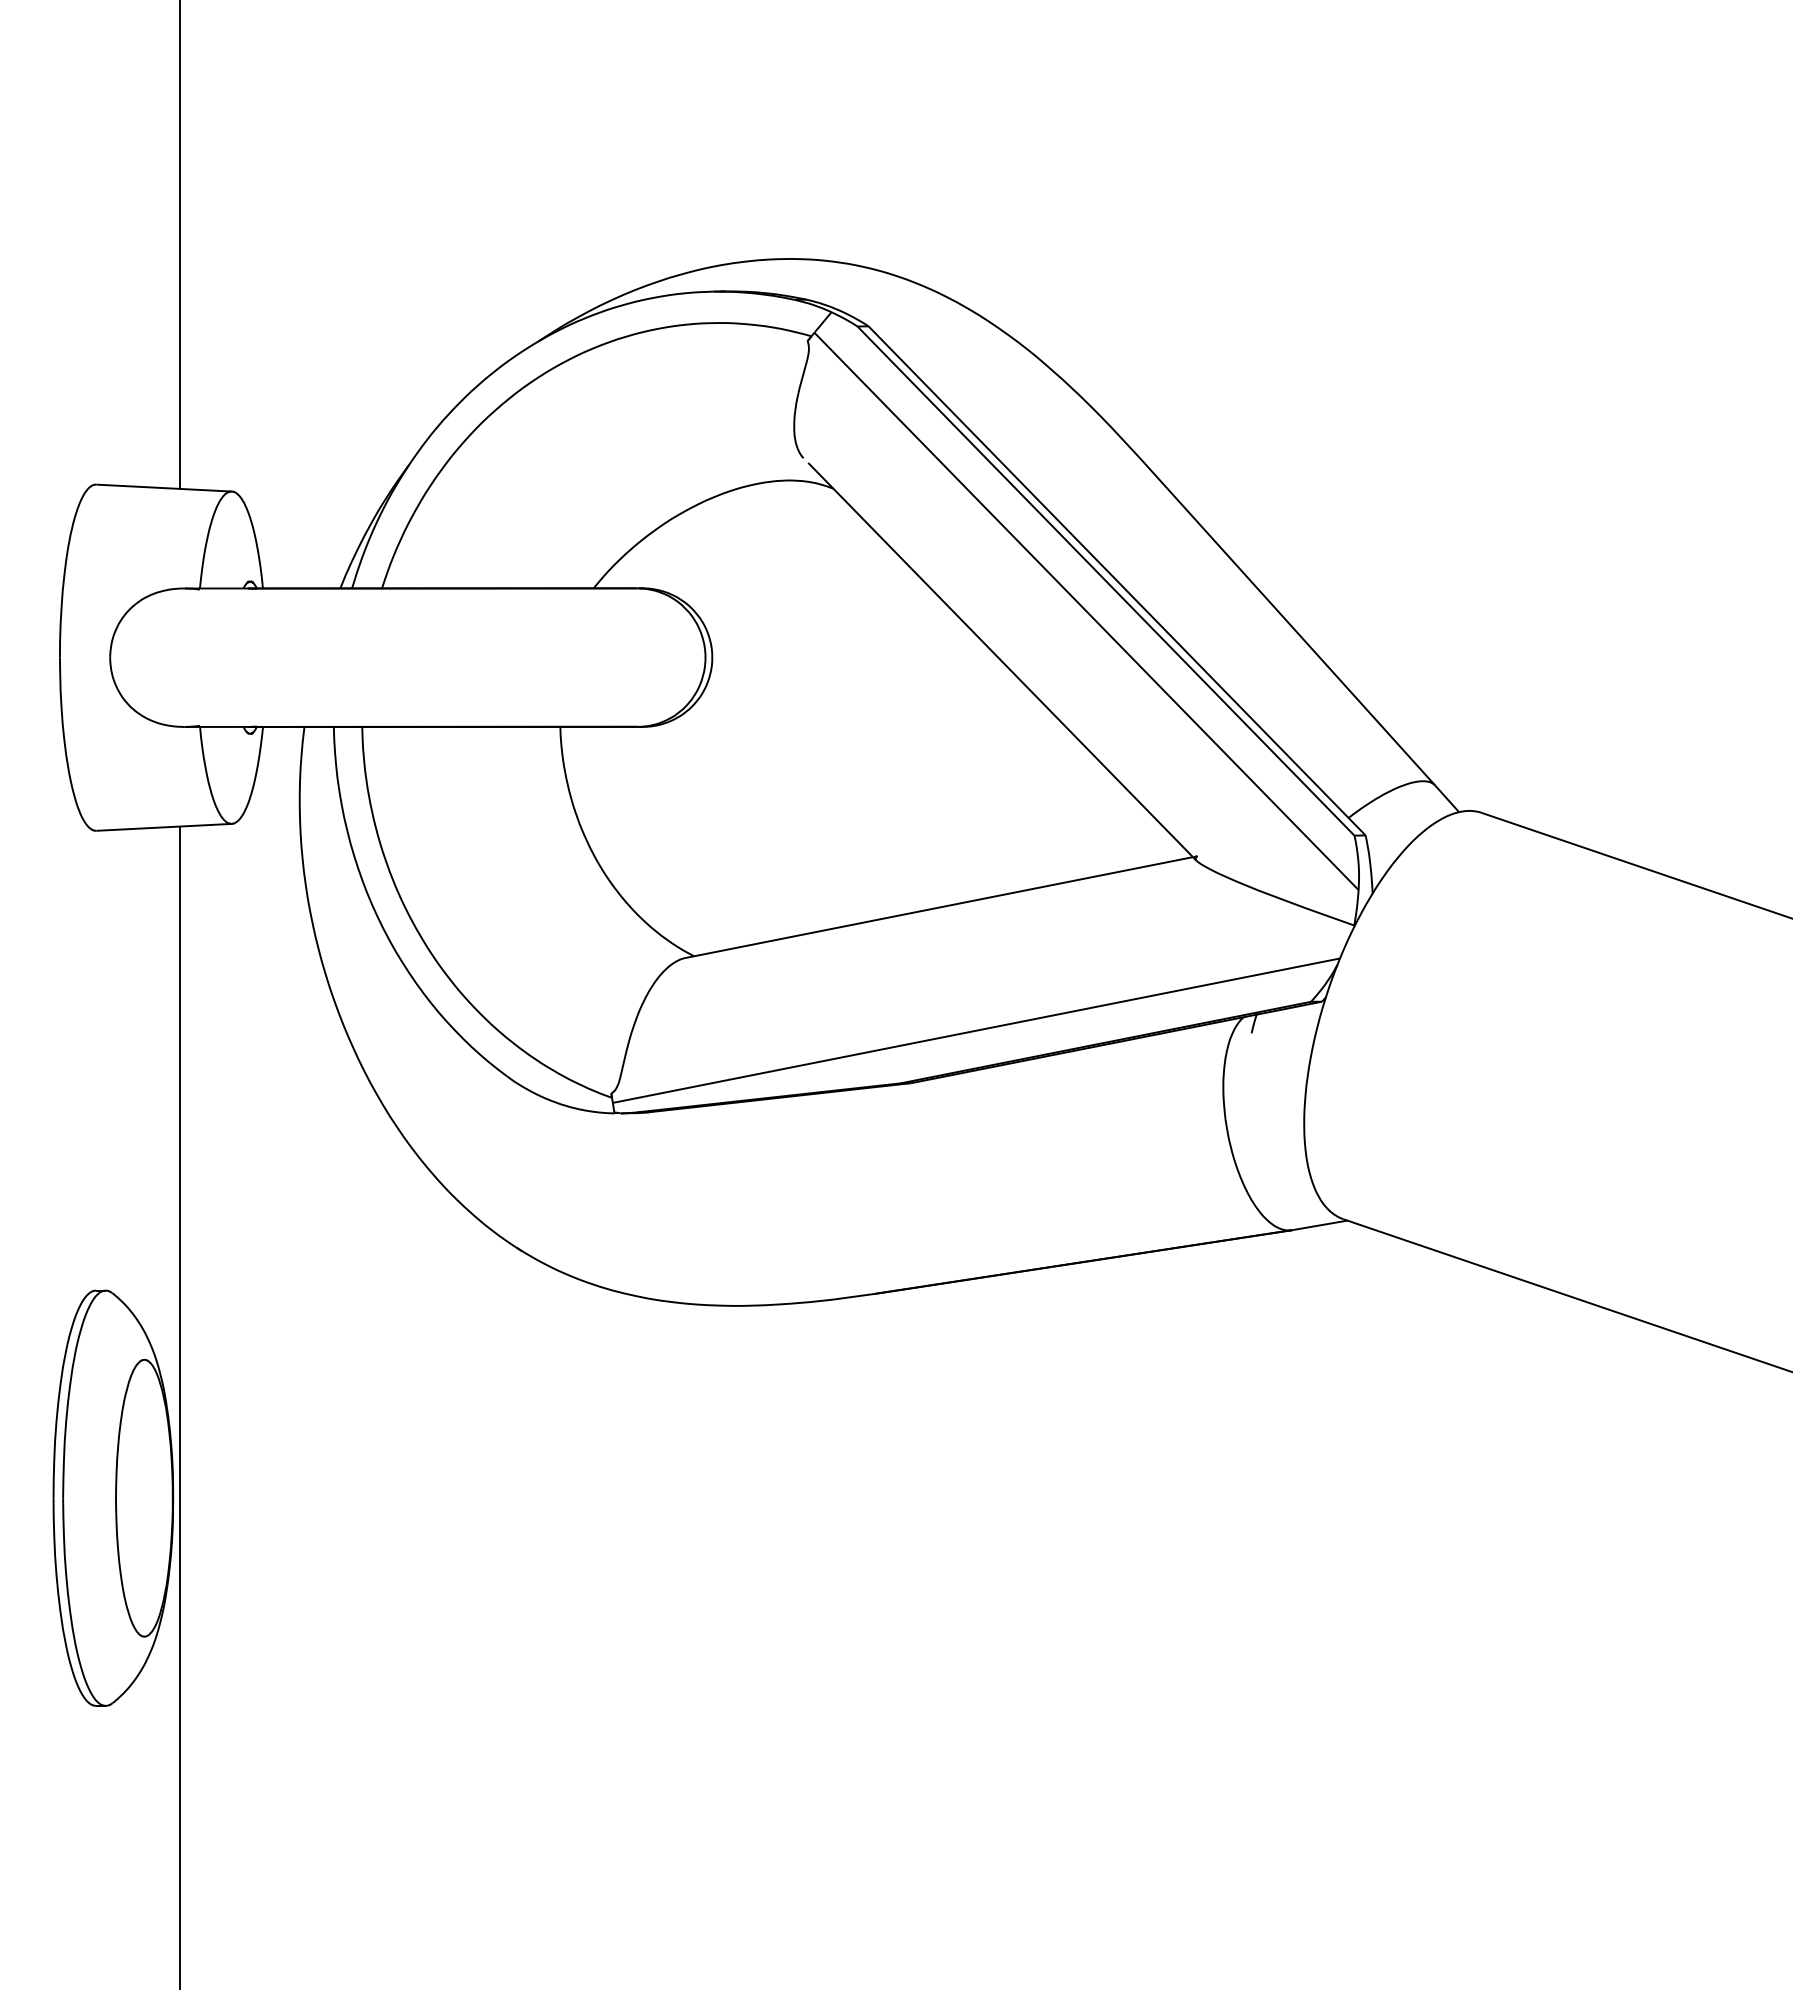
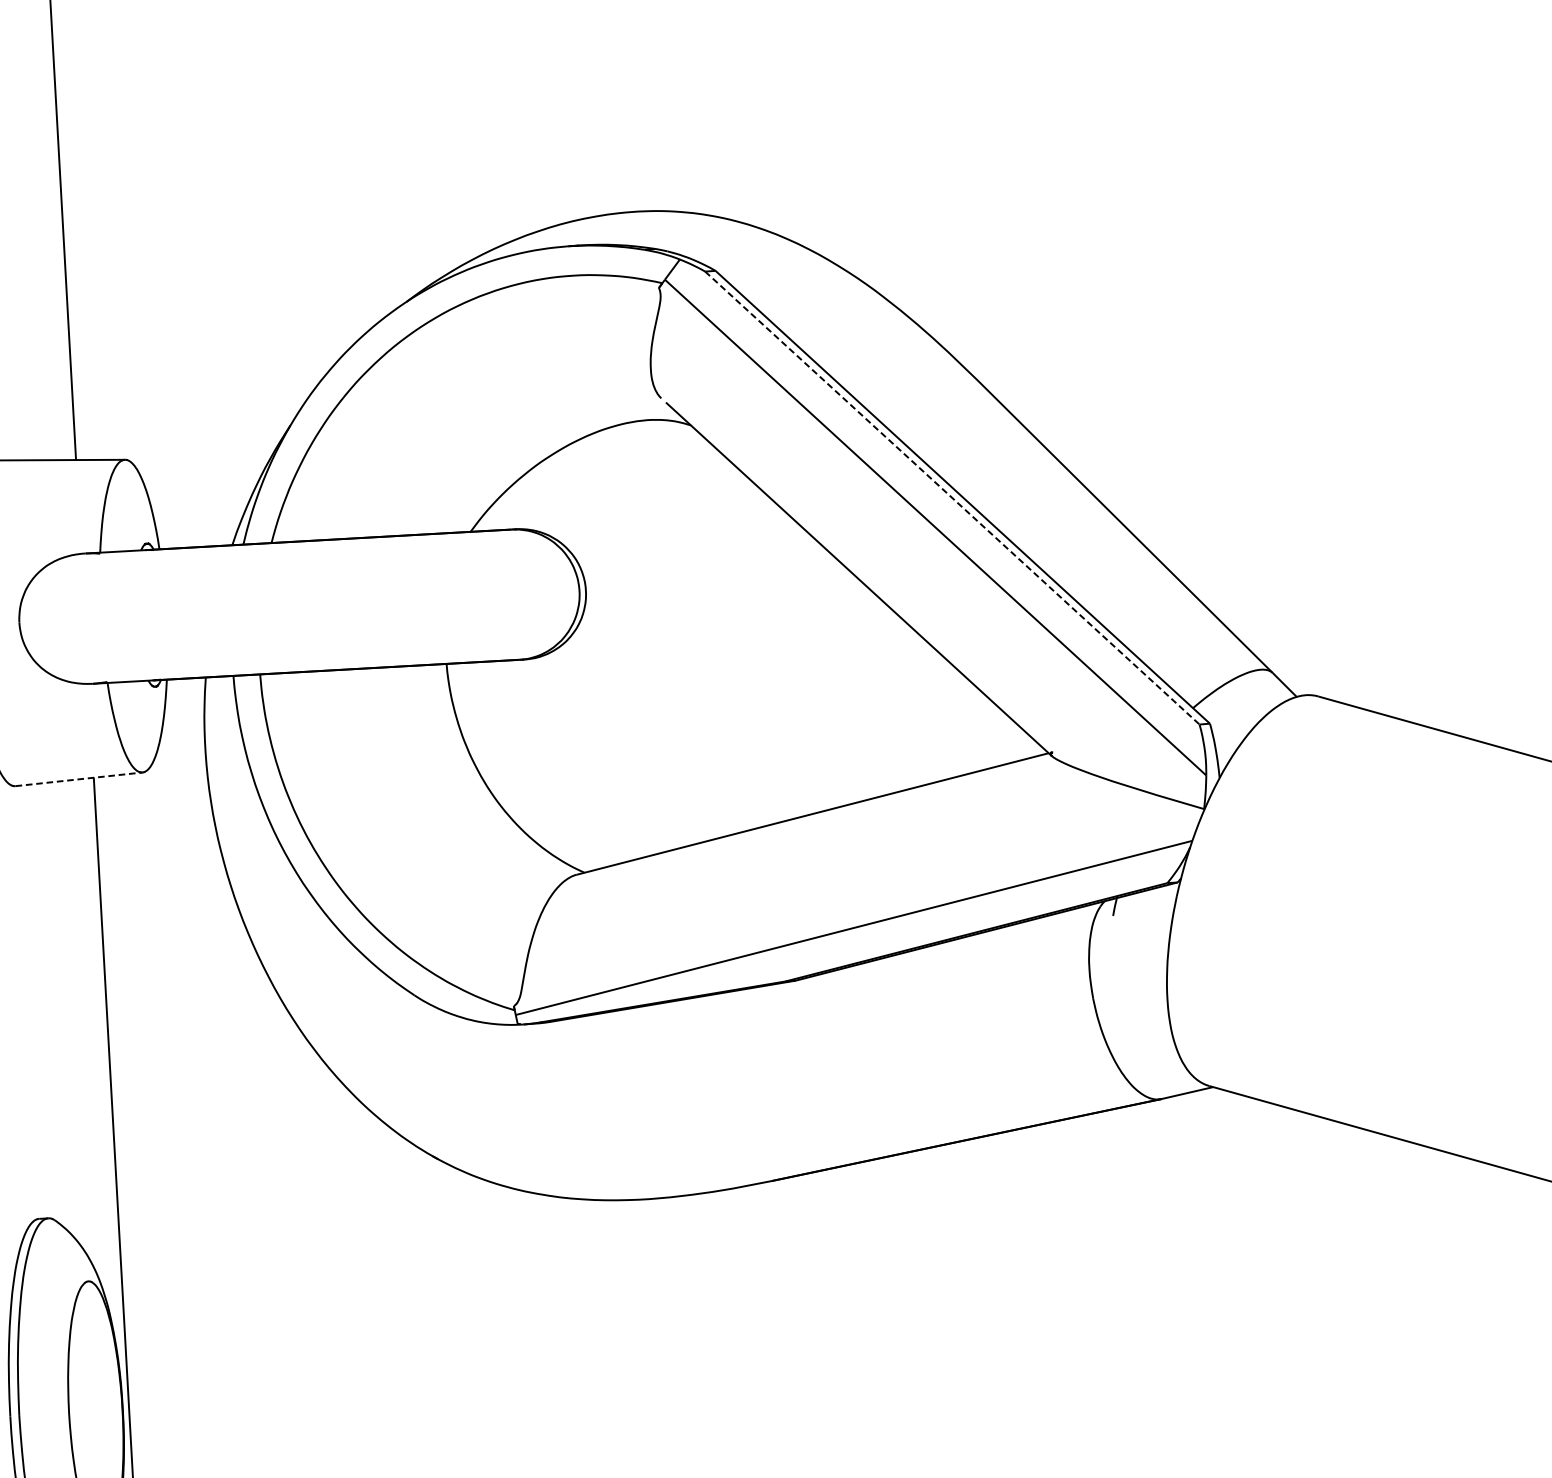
line: (1106, 581) -> (952, 498), solid -> dashed
line: (164, 827) -> (79, 779), solid -> dashed

